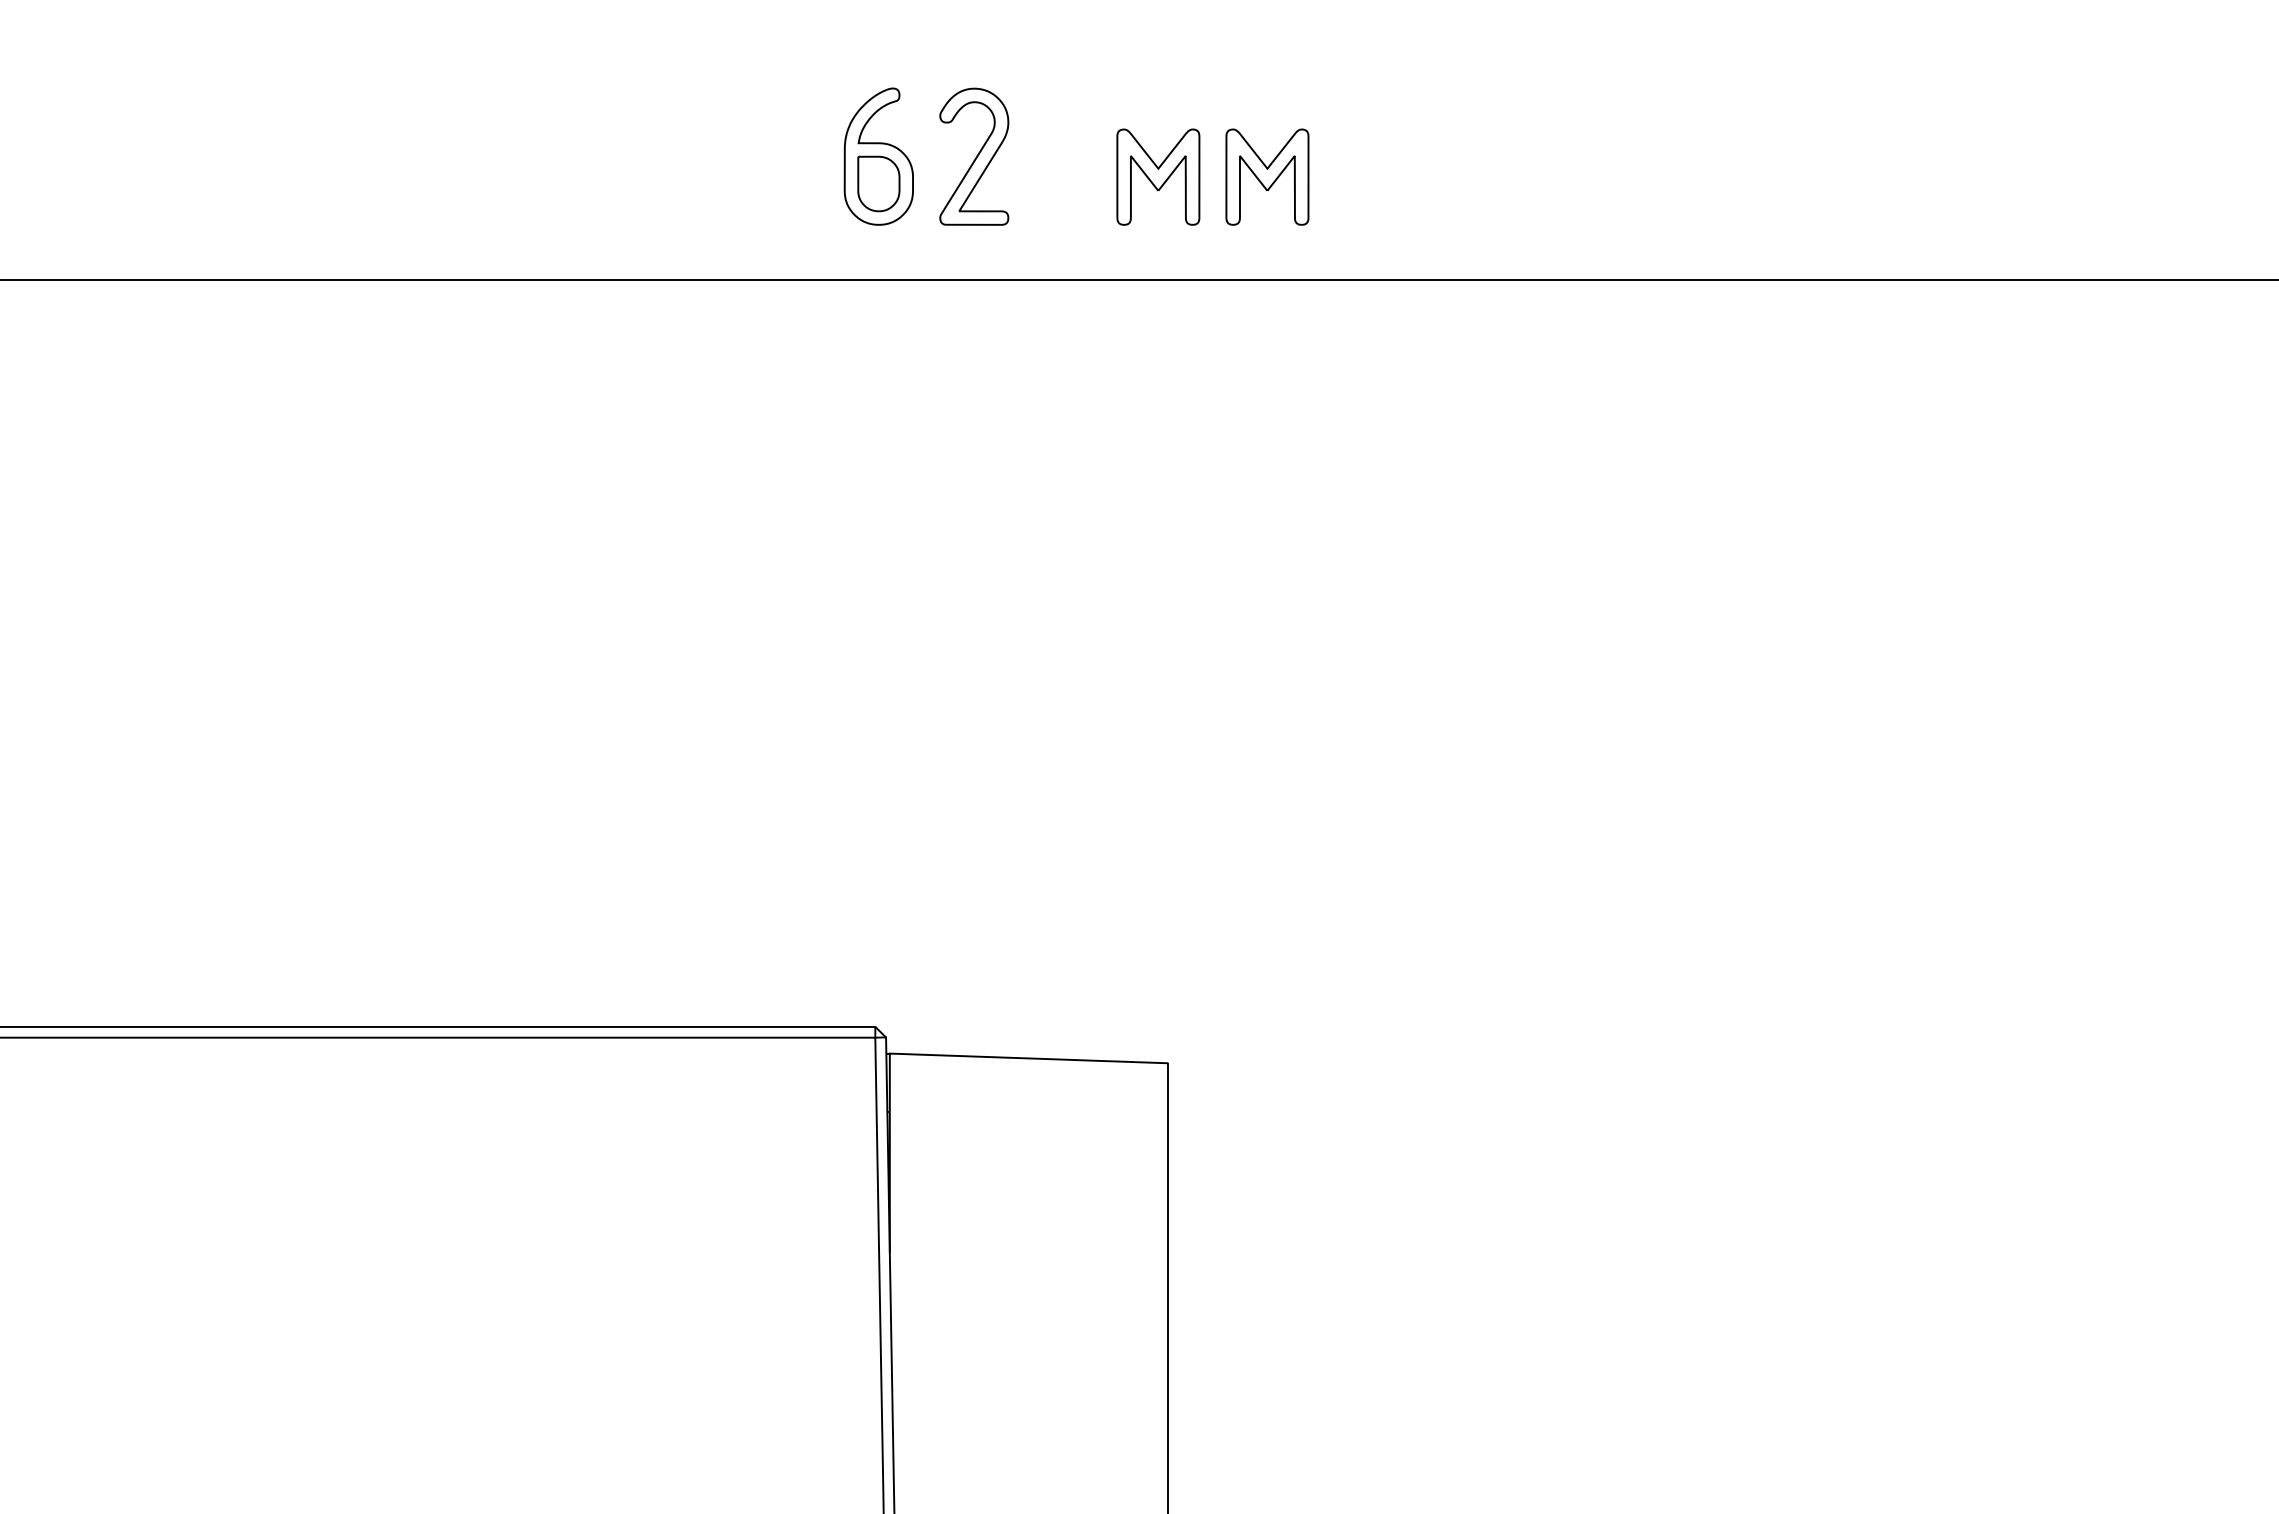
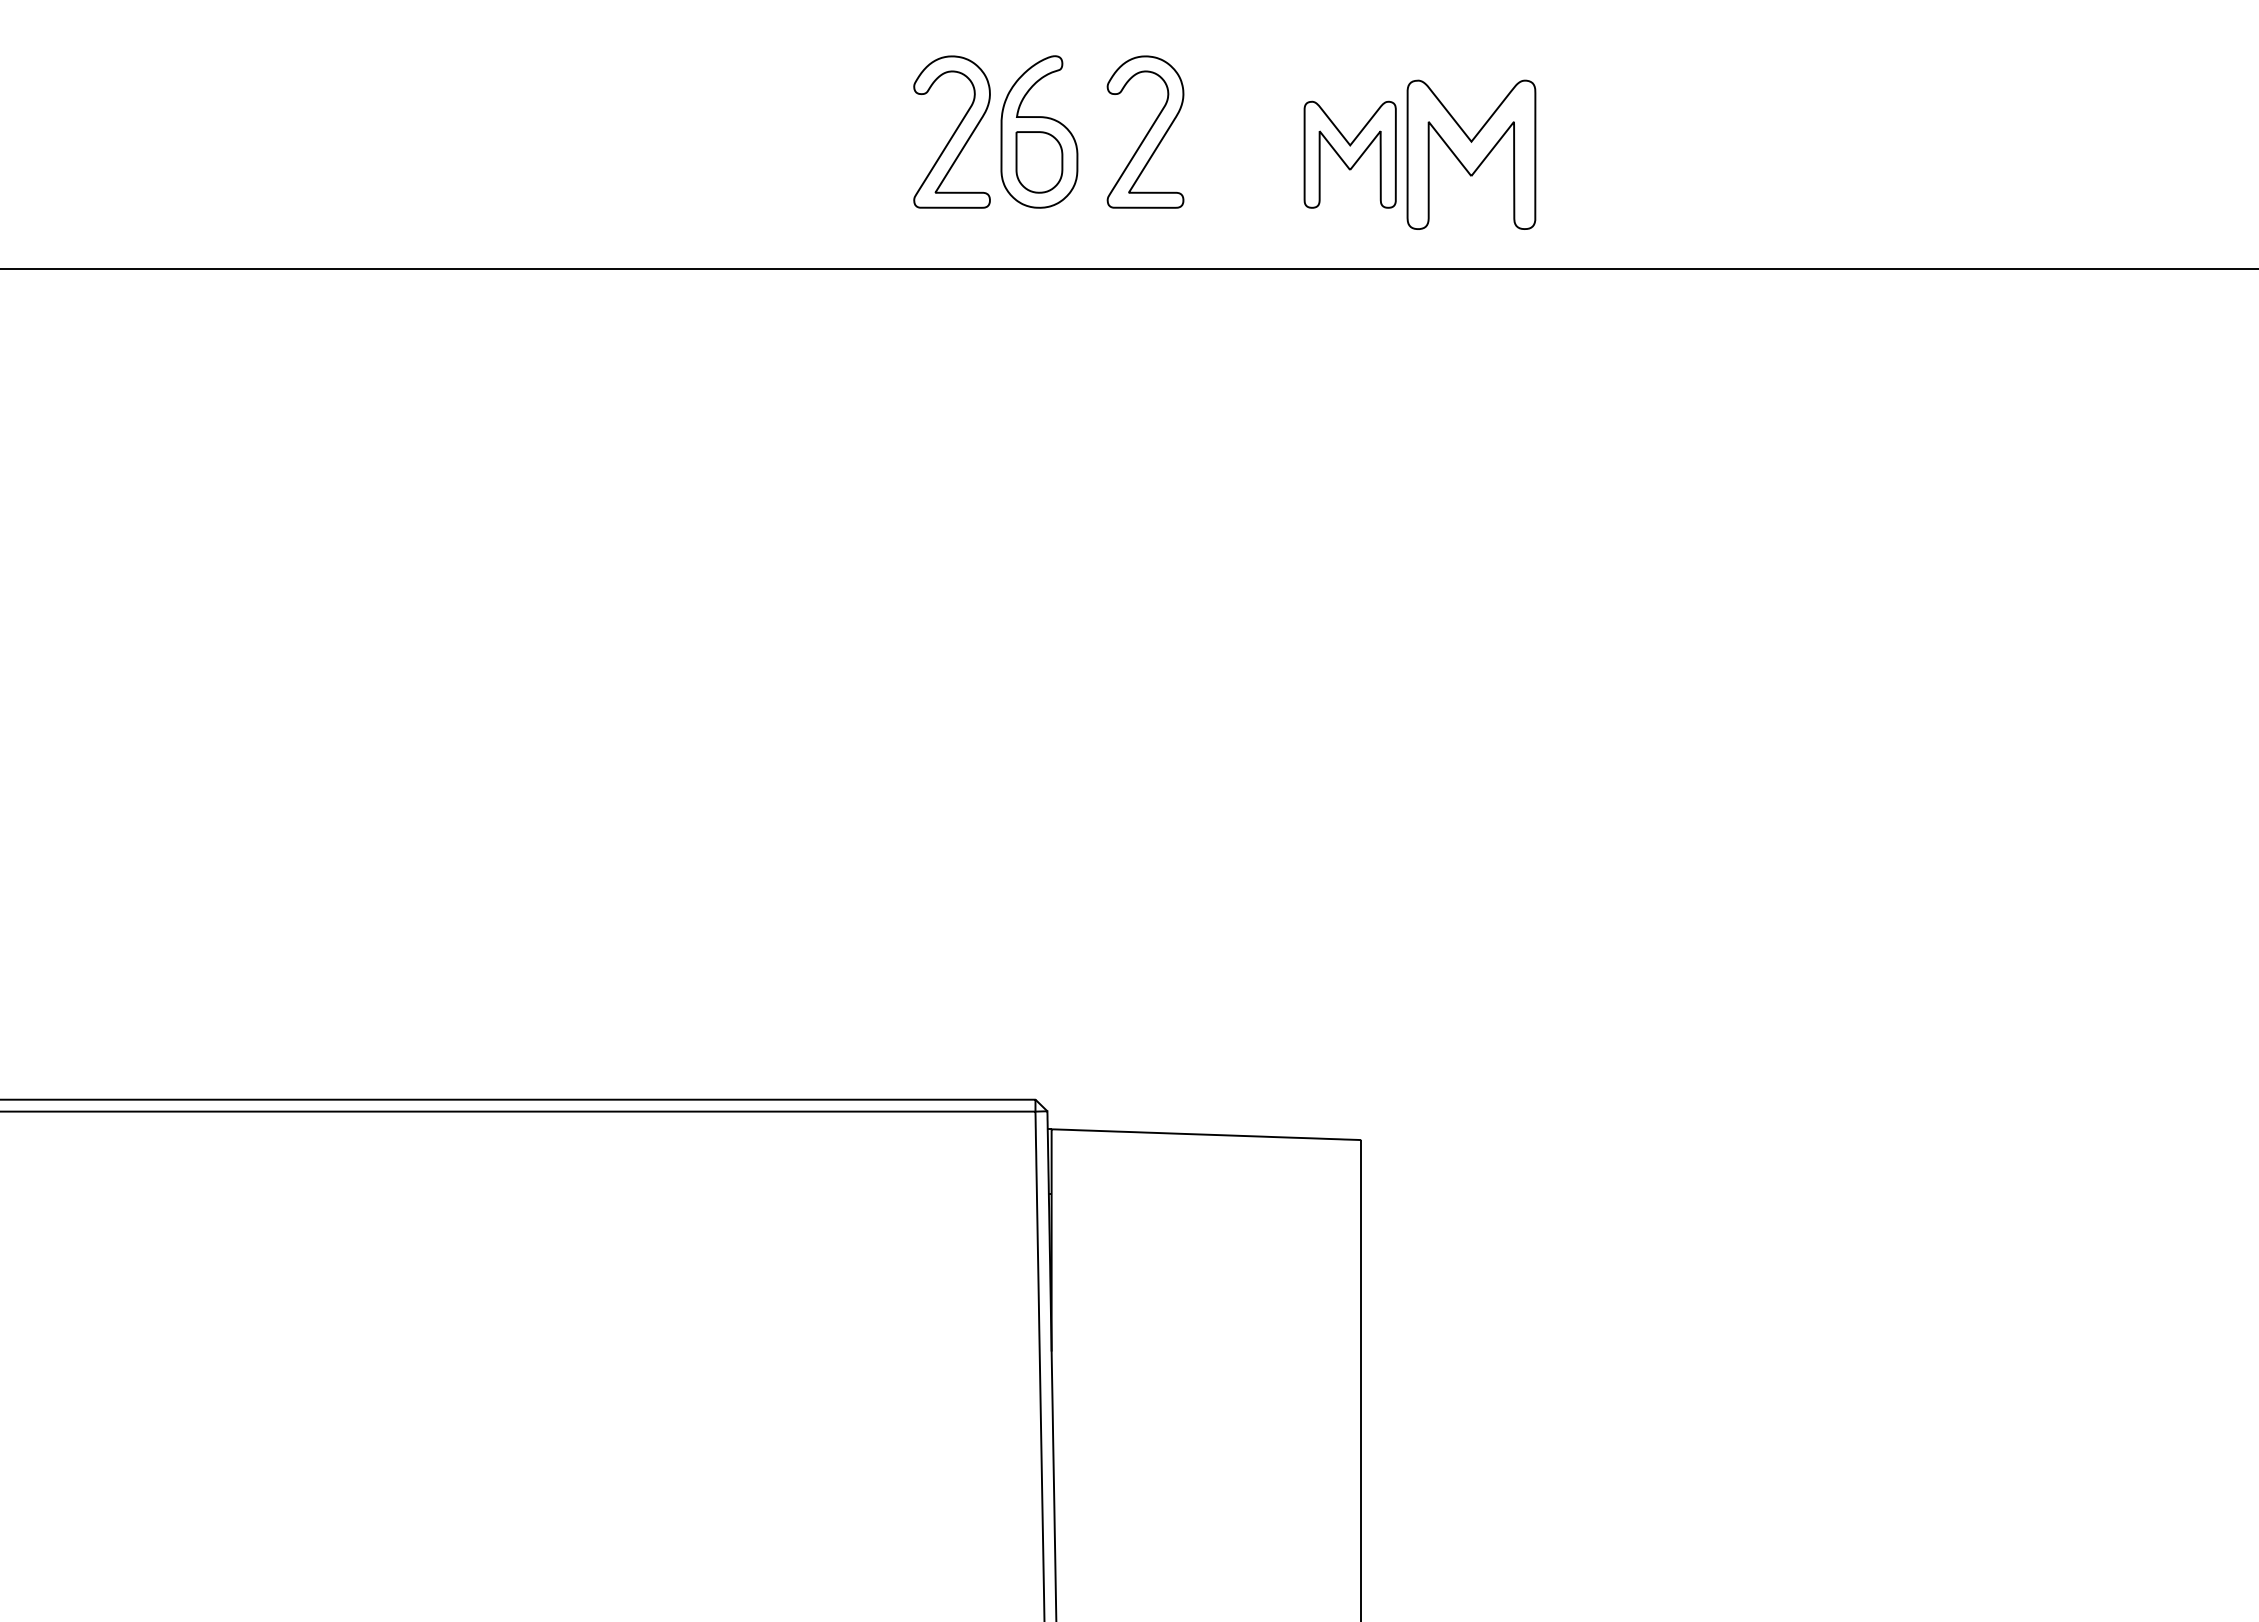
part: (800, 156) -> (952, 131), added
part: (1267, 176) -> (1471, 154), size x1.4

